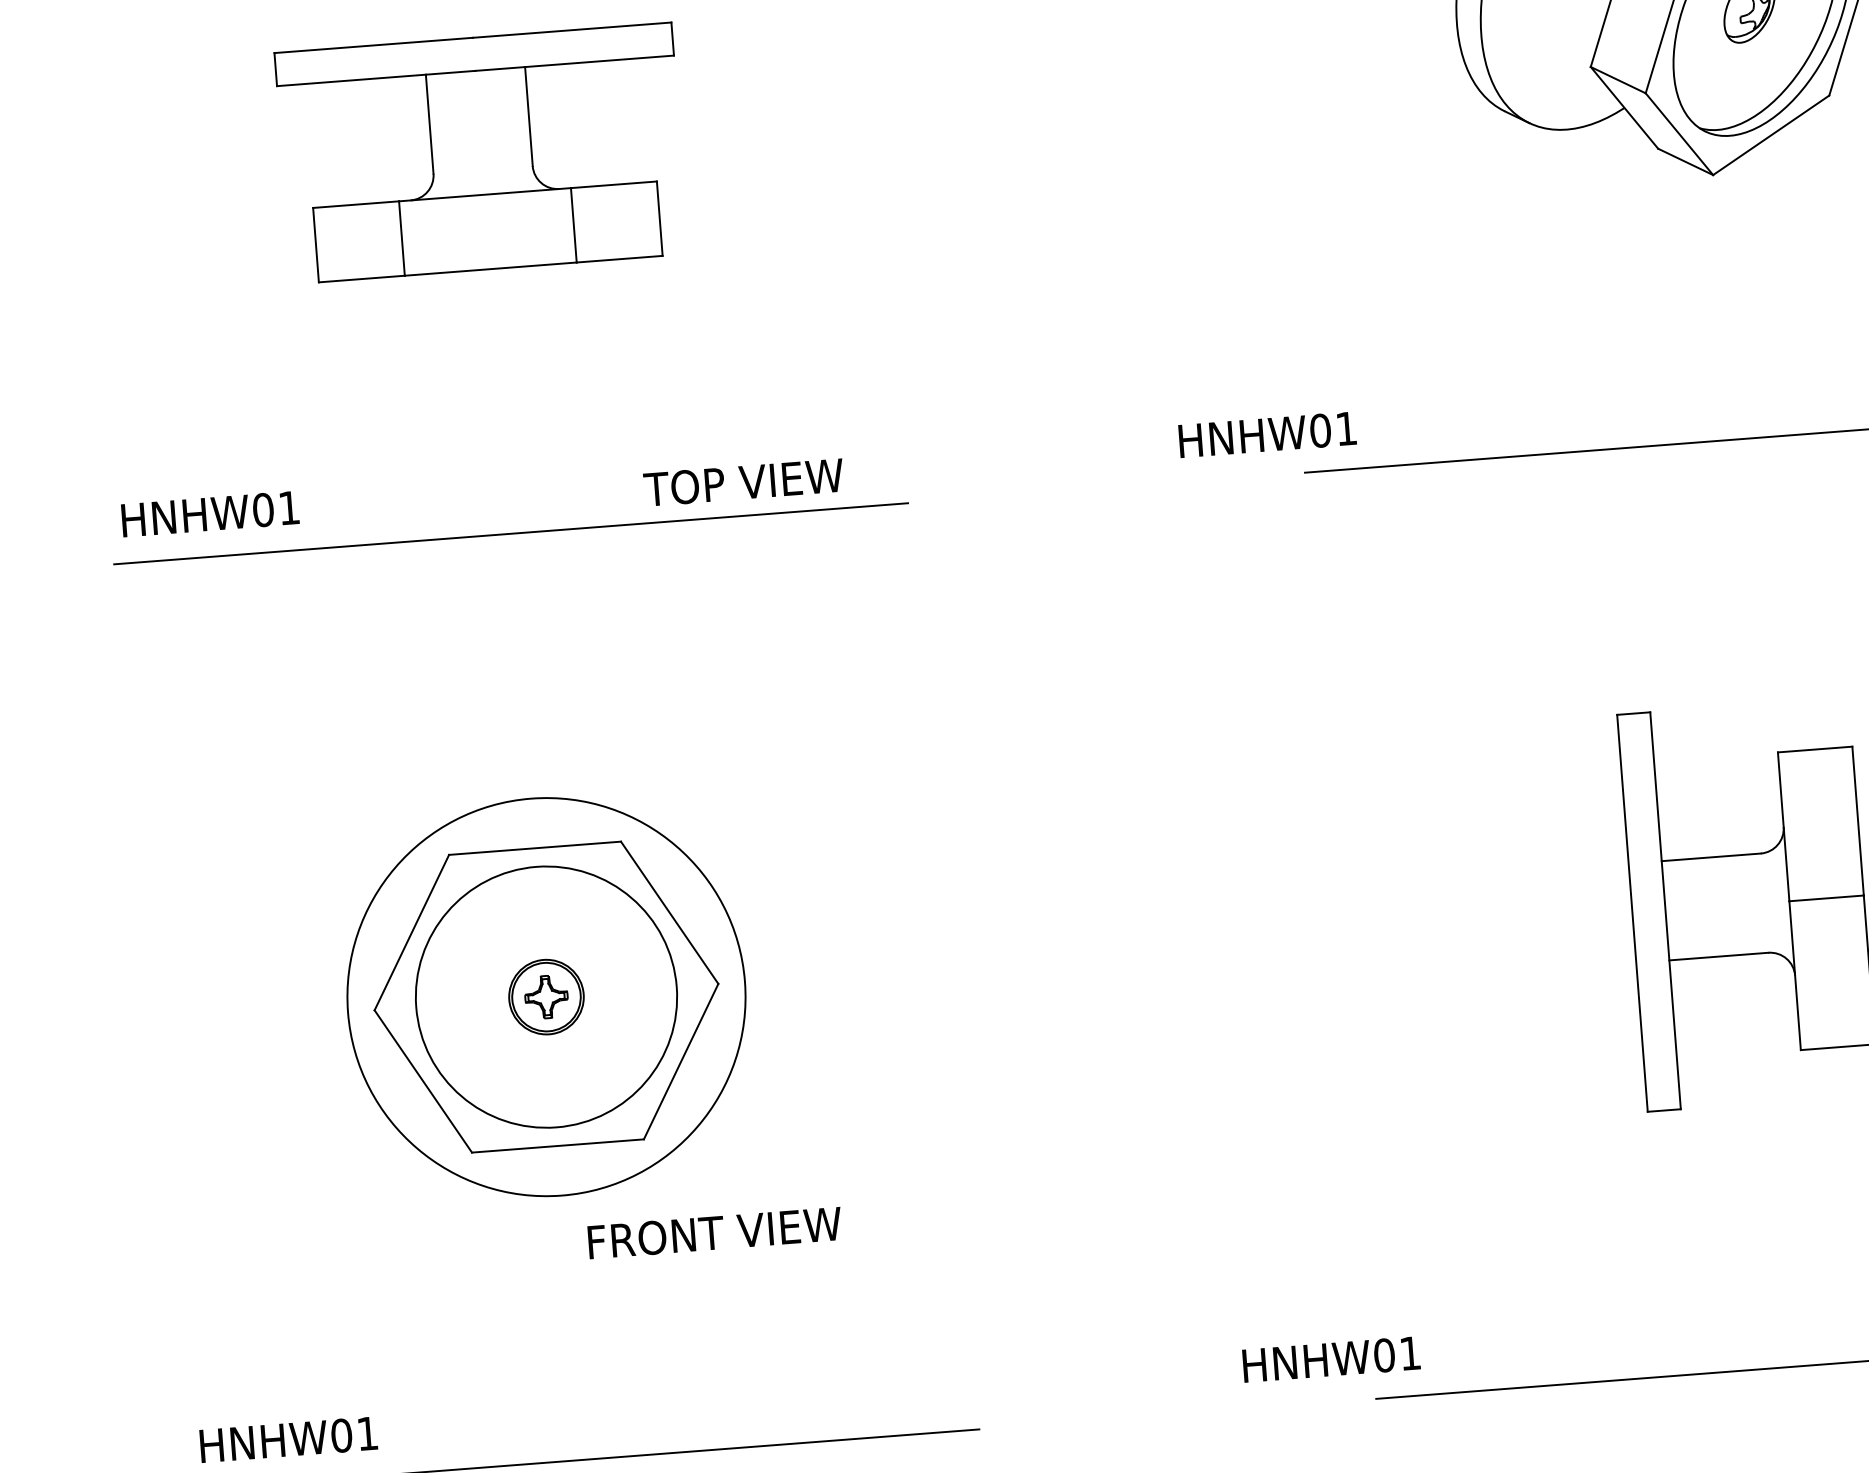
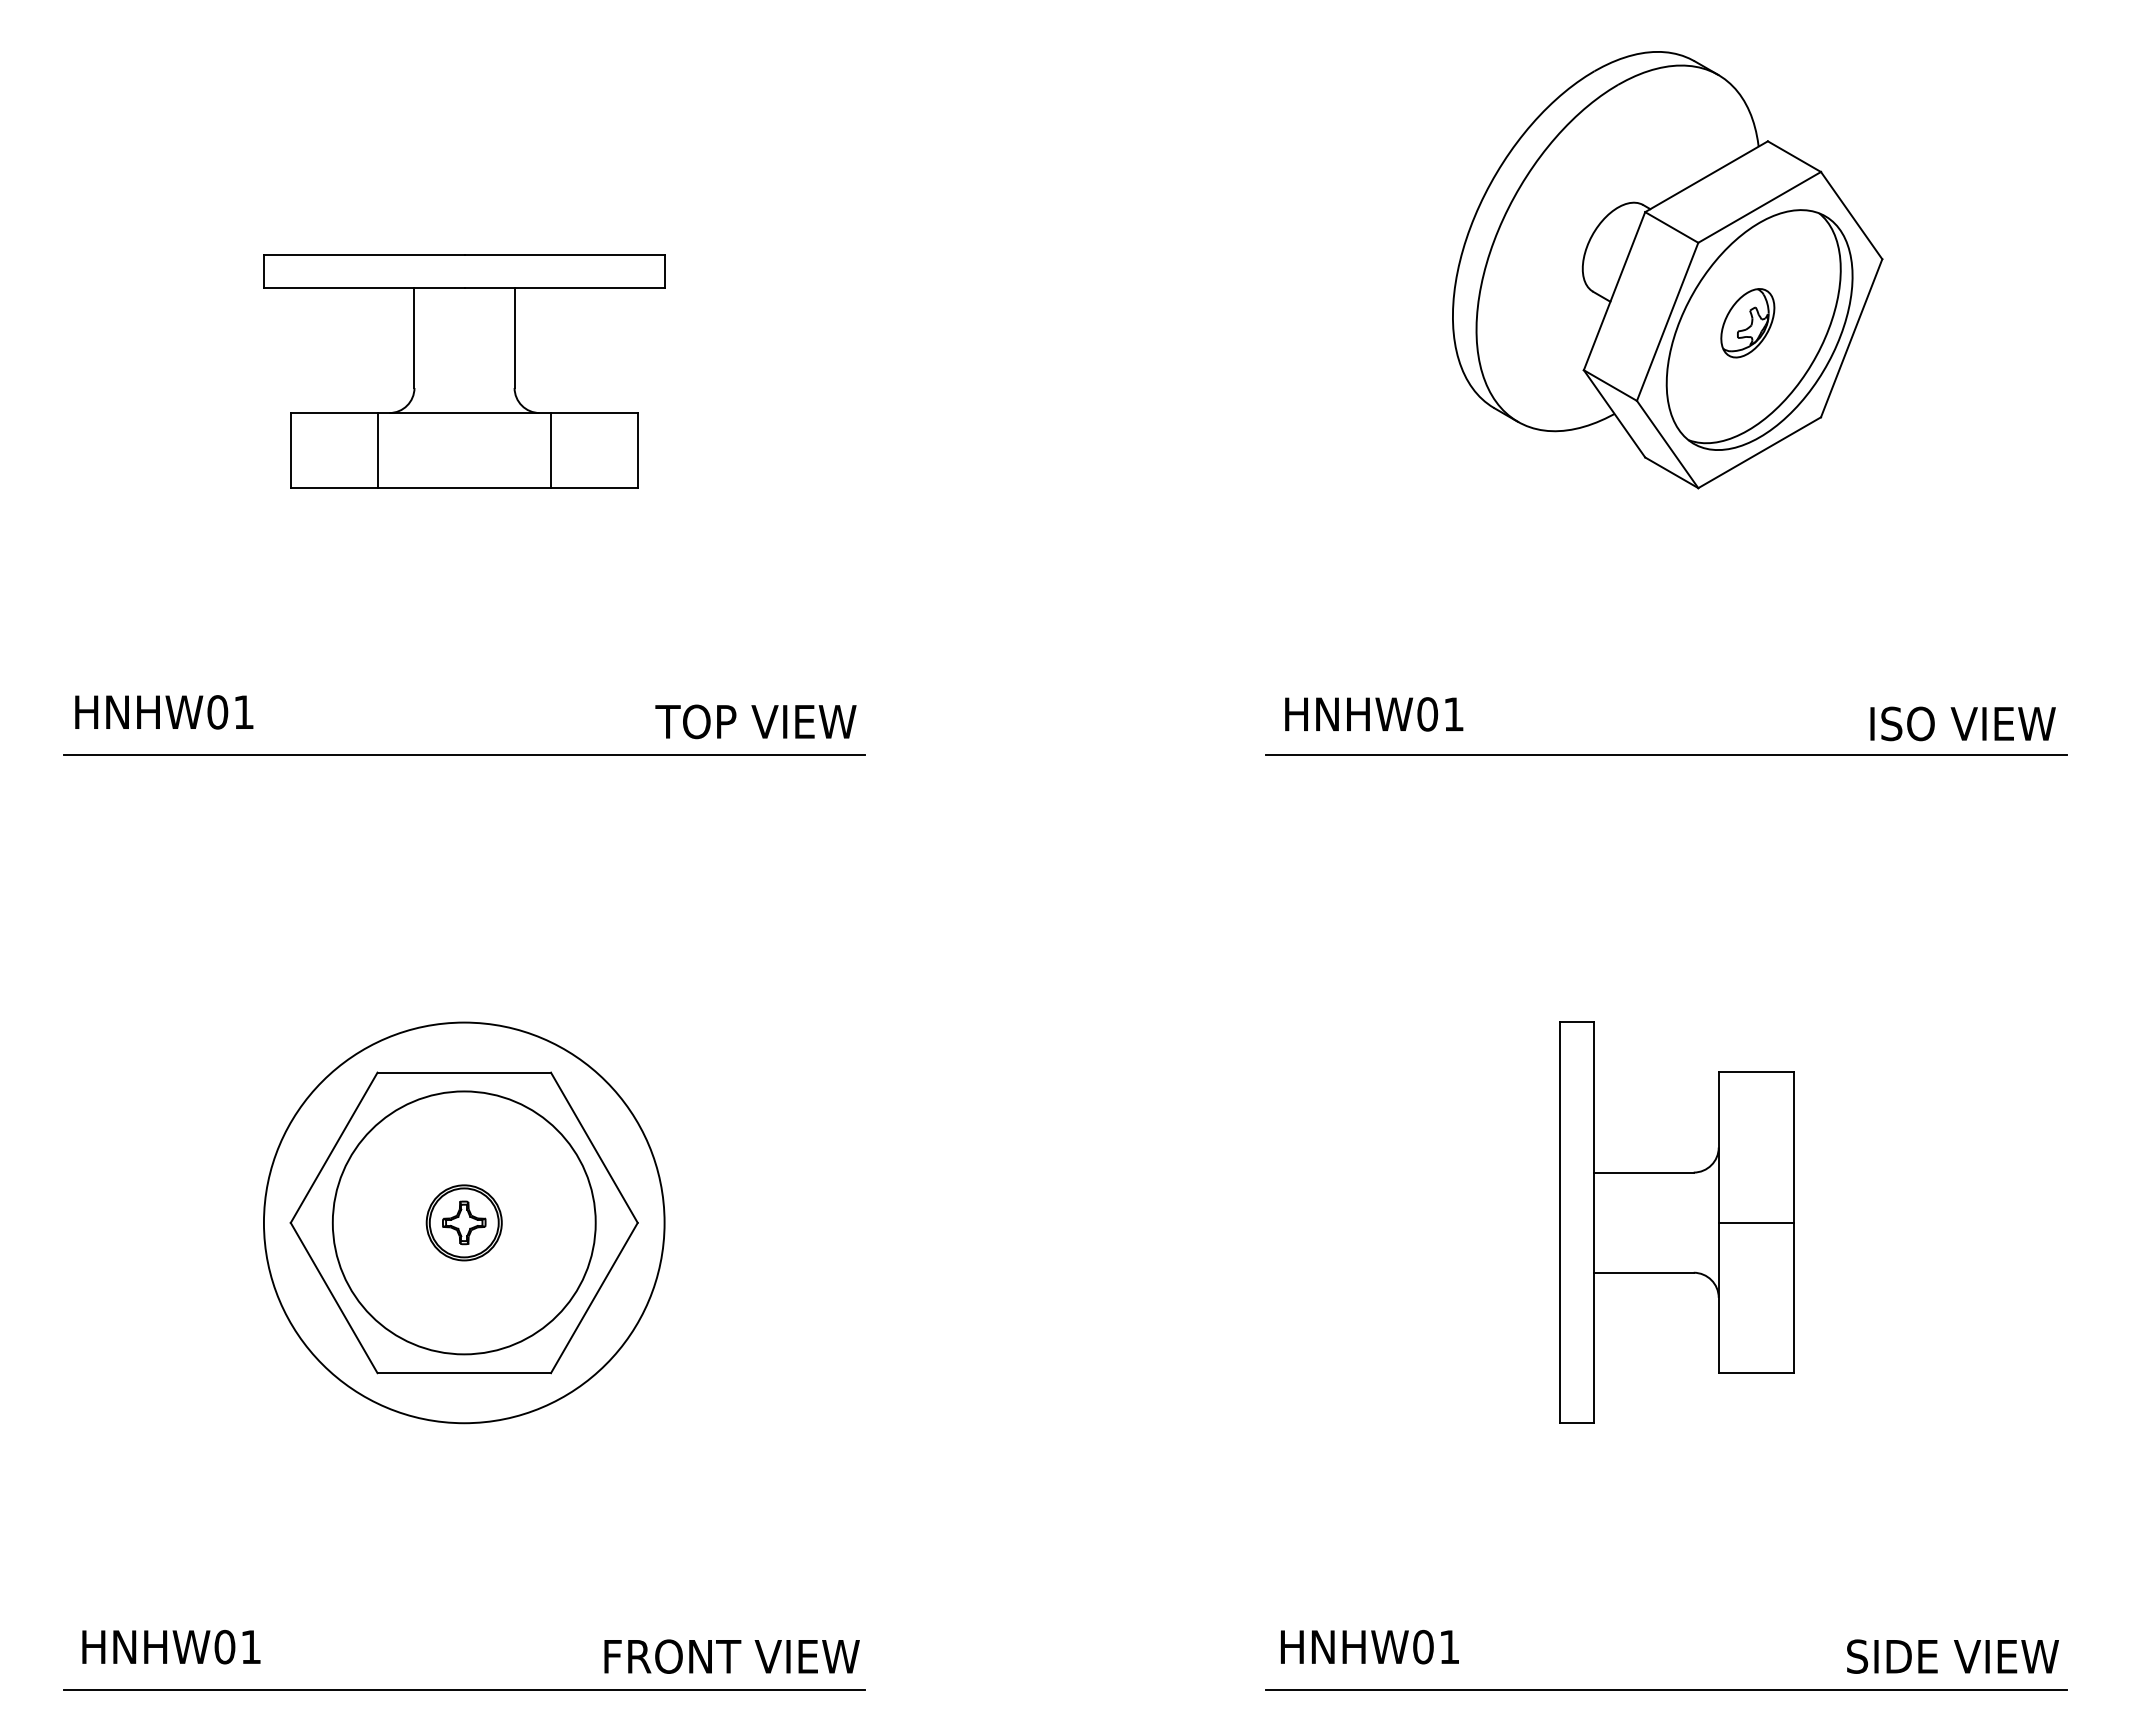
text: (1267, 434) -> (1374, 714), moved
text: (743, 482) -> (755, 721), moved
text: (714, 1232) -> (731, 1656), moved
text: (1331, 1358) -> (1369, 1646), moved

